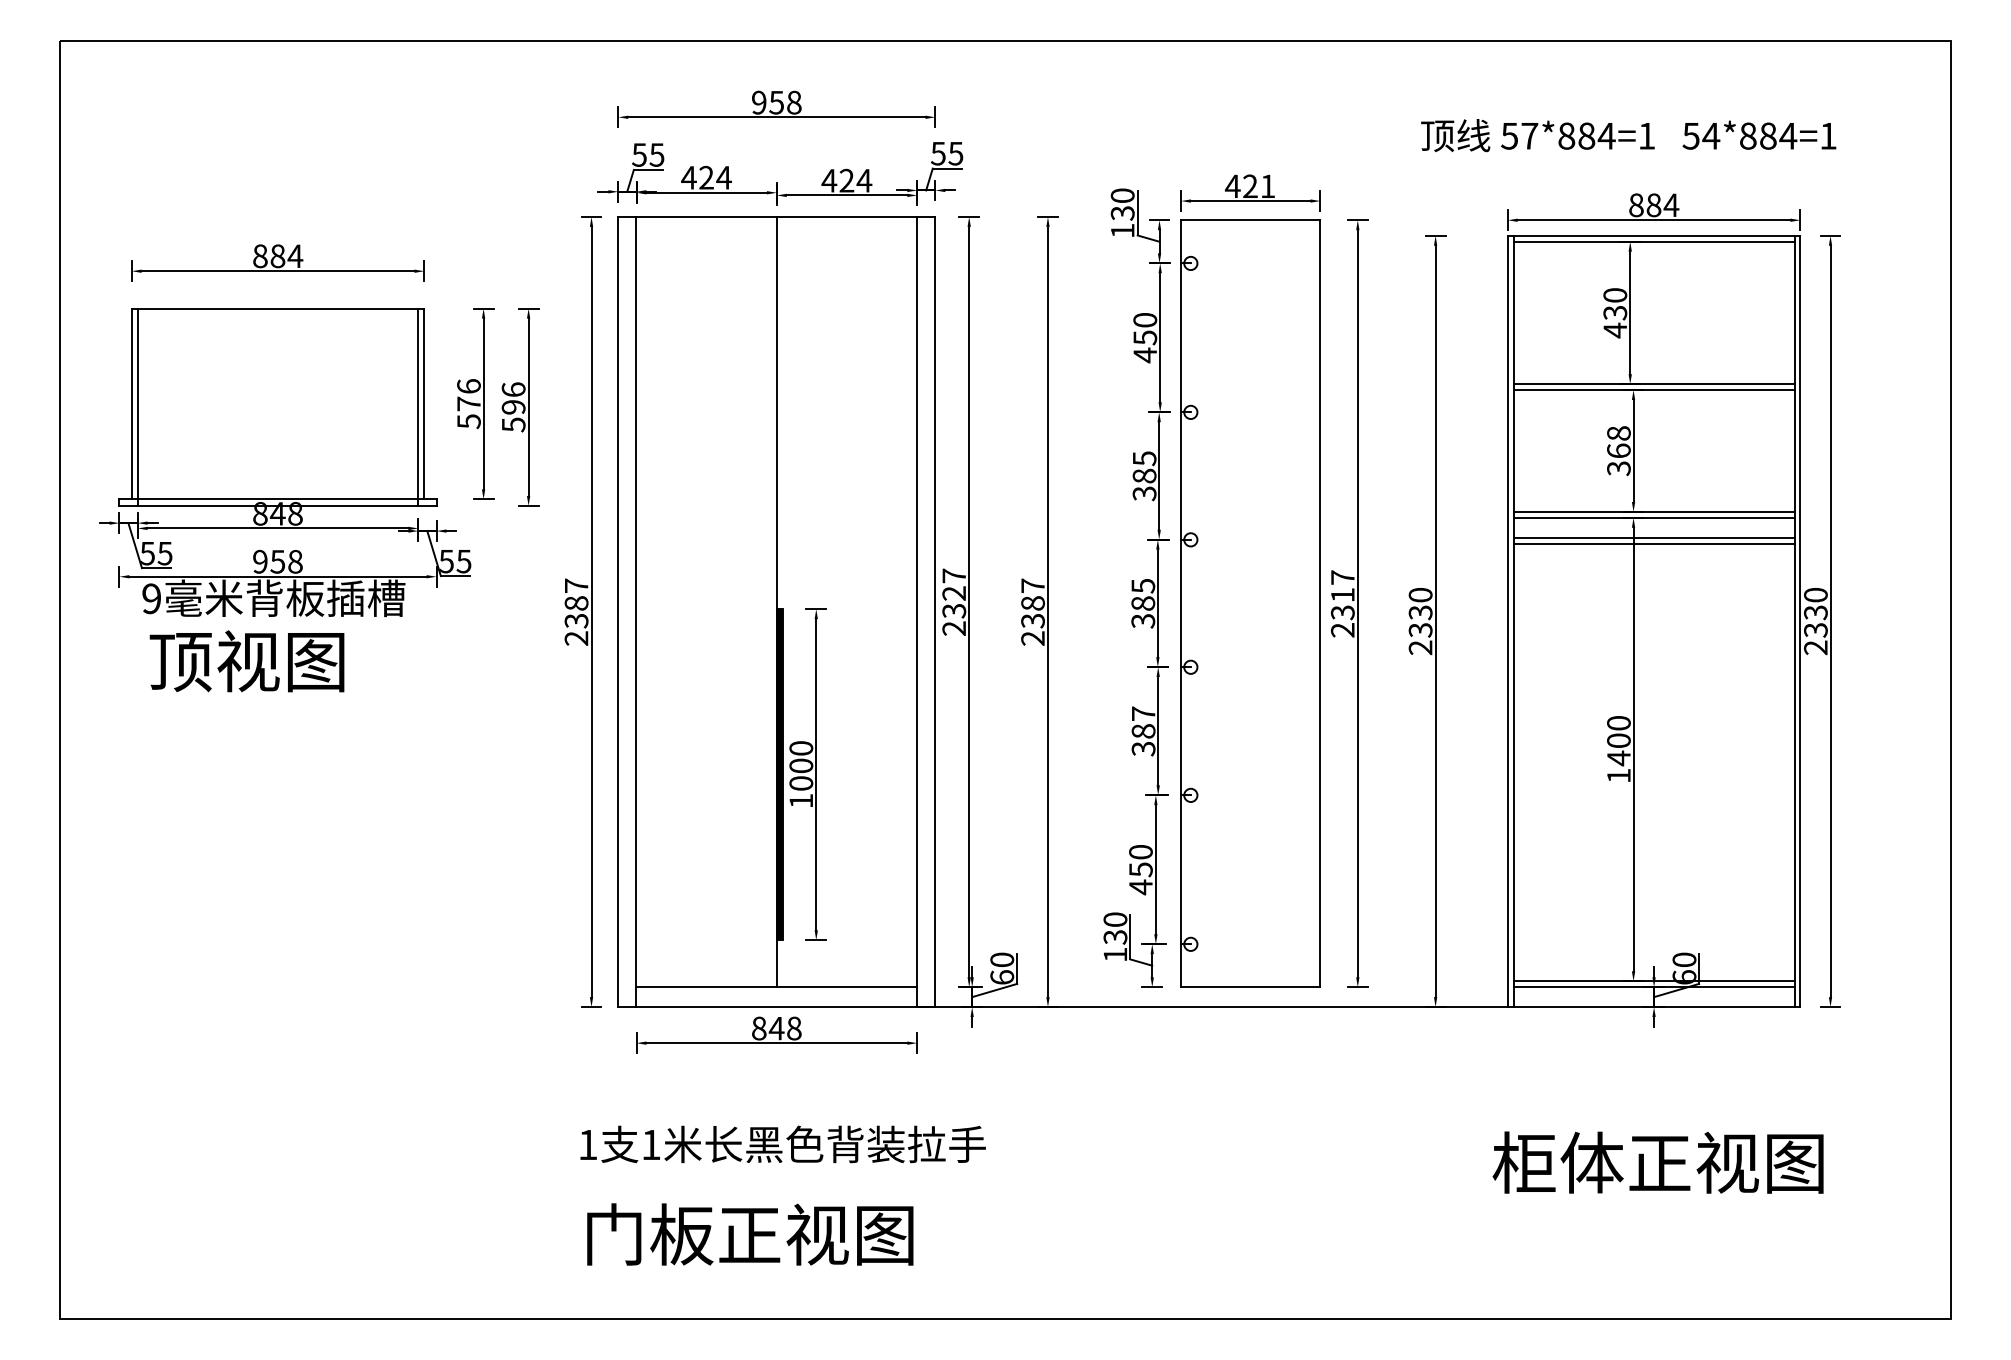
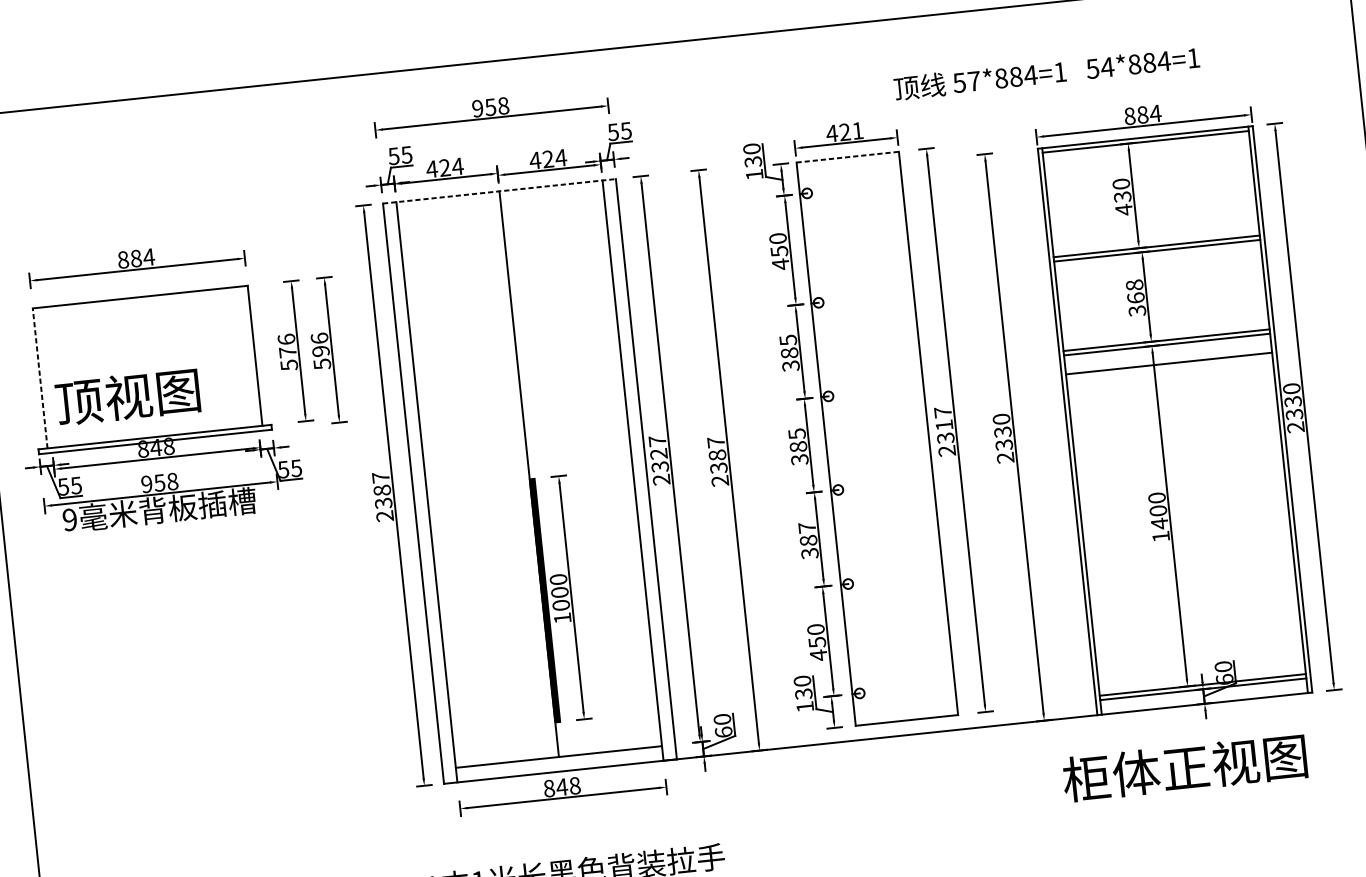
text: (1628, 135) -> (1046, 73), moved
line: (776, 217) -> (499, 191), solid -> dashed
line: (1250, 220) -> (847, 157), solid -> dashed
line: (131, 403) -> (40, 378), solid -> dashed
line: (137, 406) -> (44, 379), removed
line: (418, 406) -> (251, 358), removed
line: (1653, 537) -> (1168, 358), removed
text: (246, 661) -> (127, 397), moved
text: (1657, 1162) -> (1184, 767), moved

